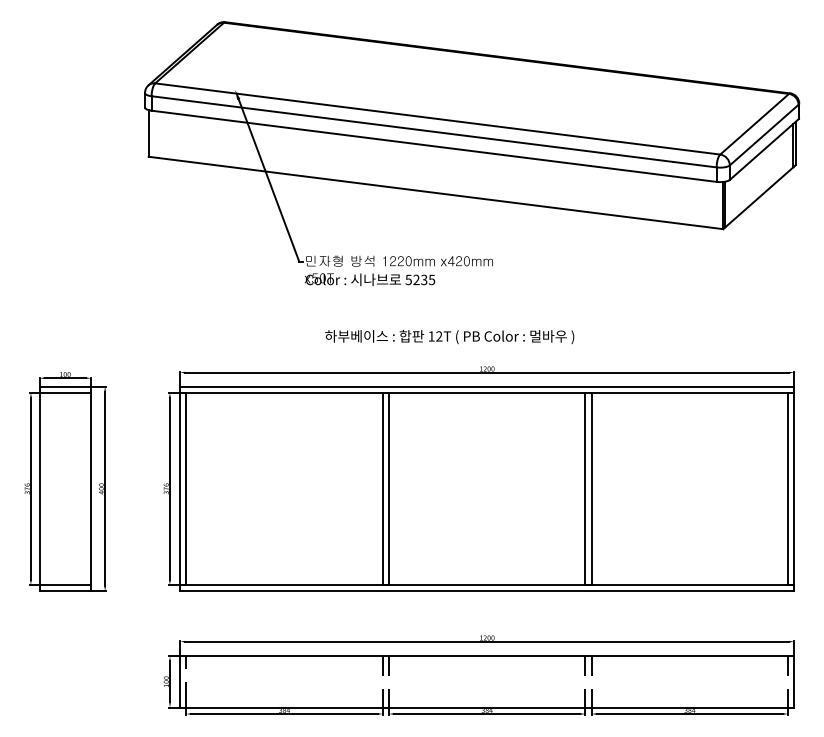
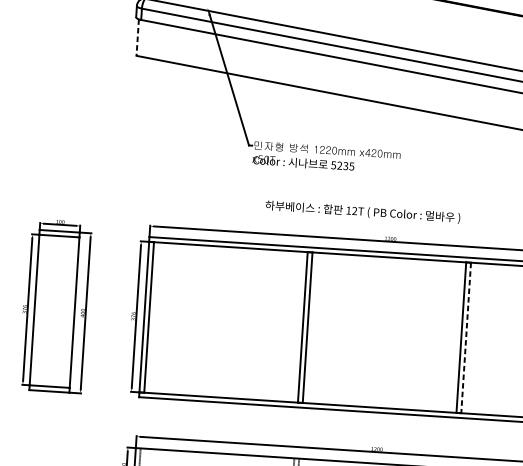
line: (148, 133) -> (137, 37), solid -> dashed
line: (591, 489) -> (466, 338), solid -> dashed

